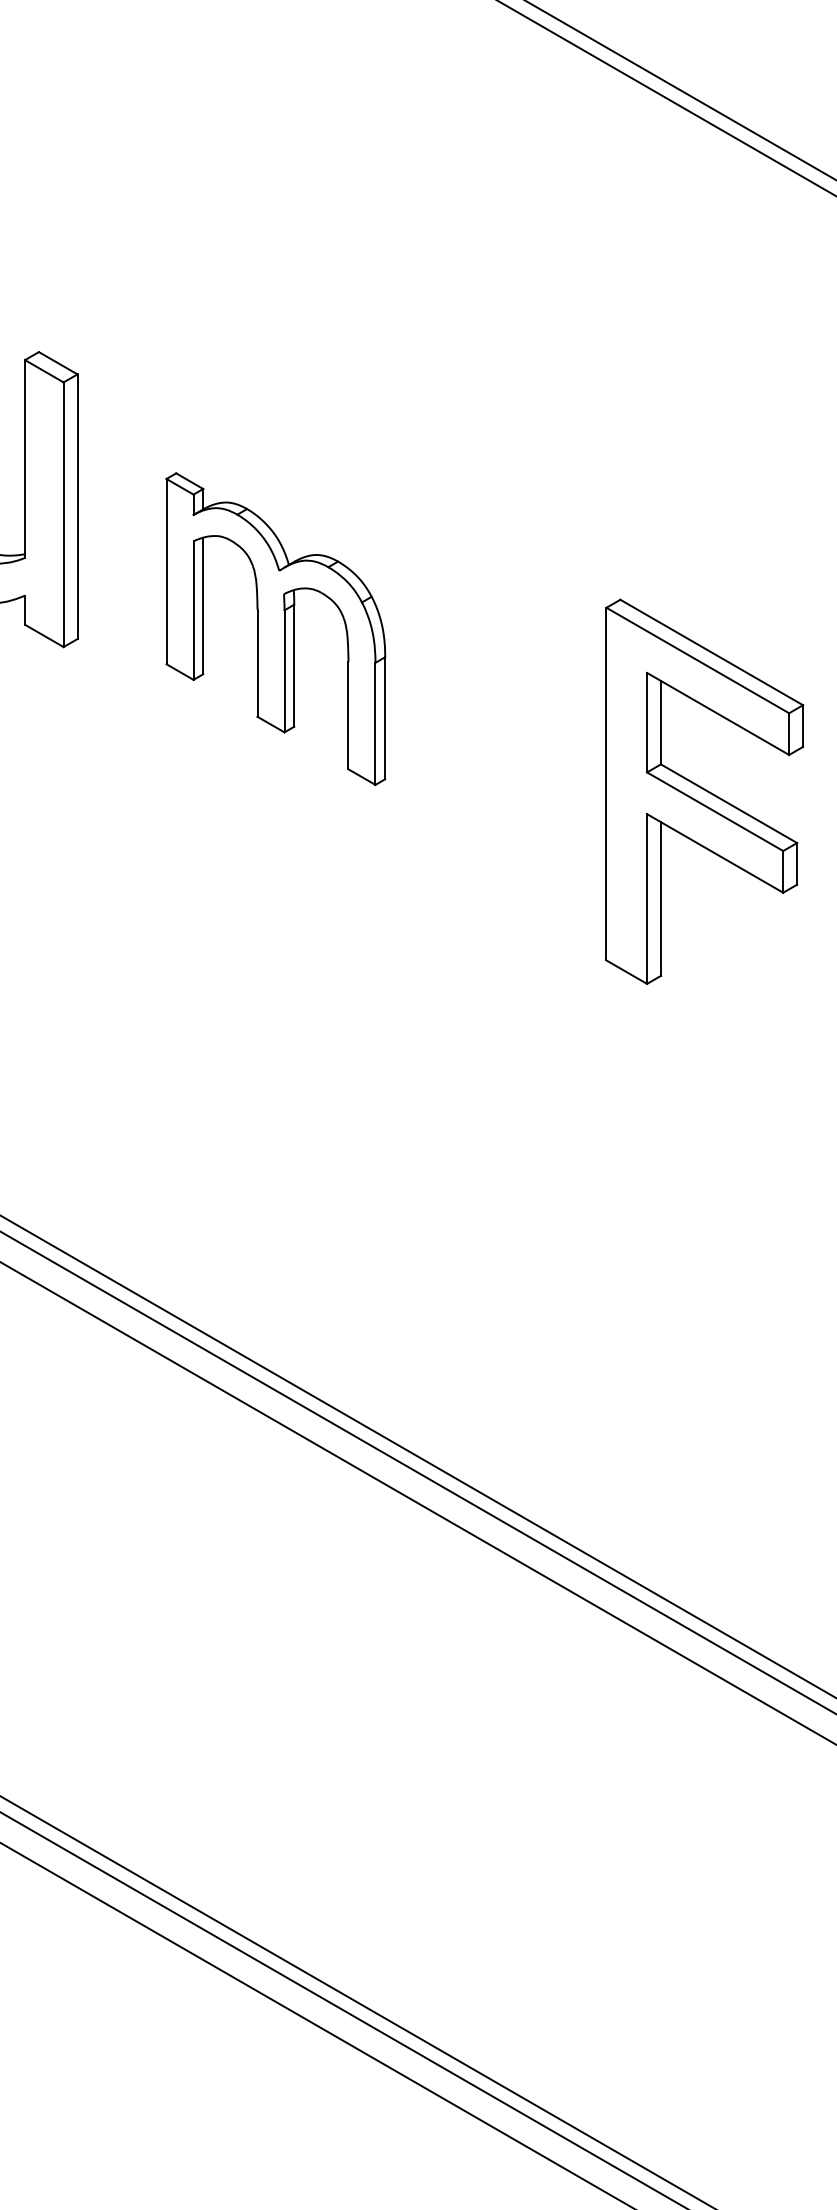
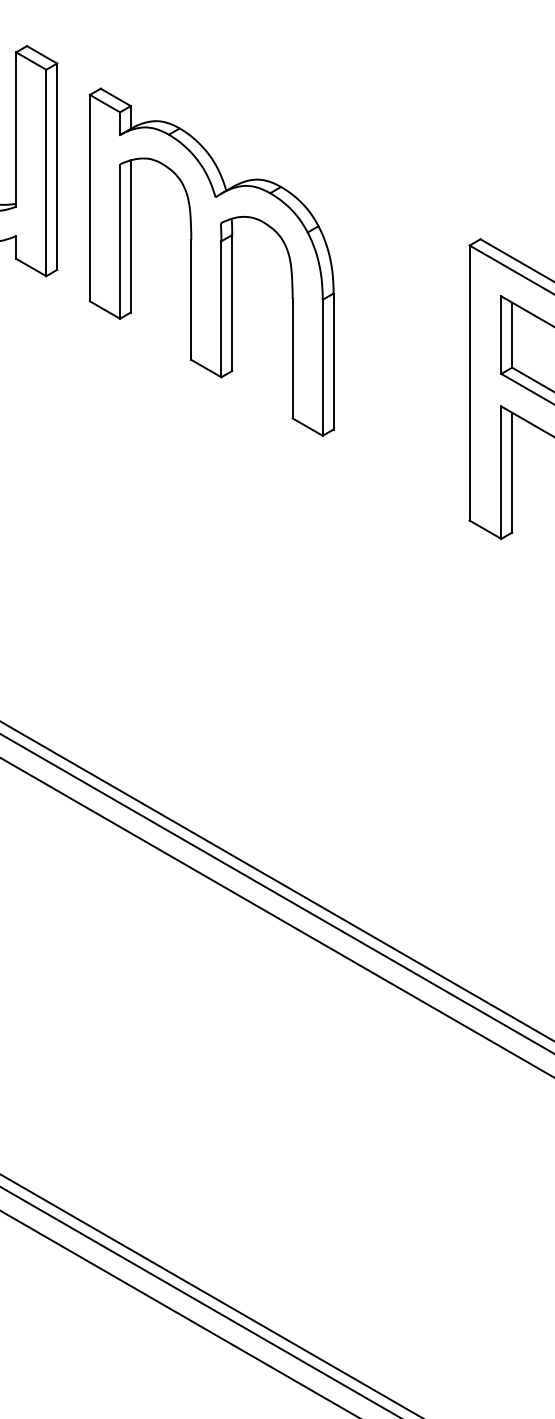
part: (275, 628) -> (211, 261), size x1.43

